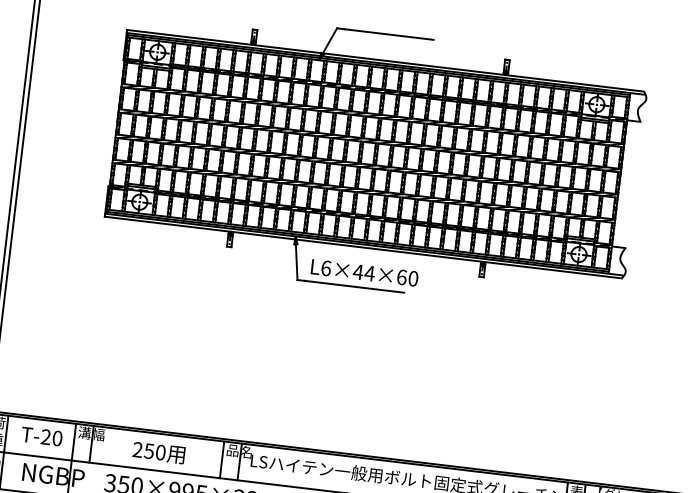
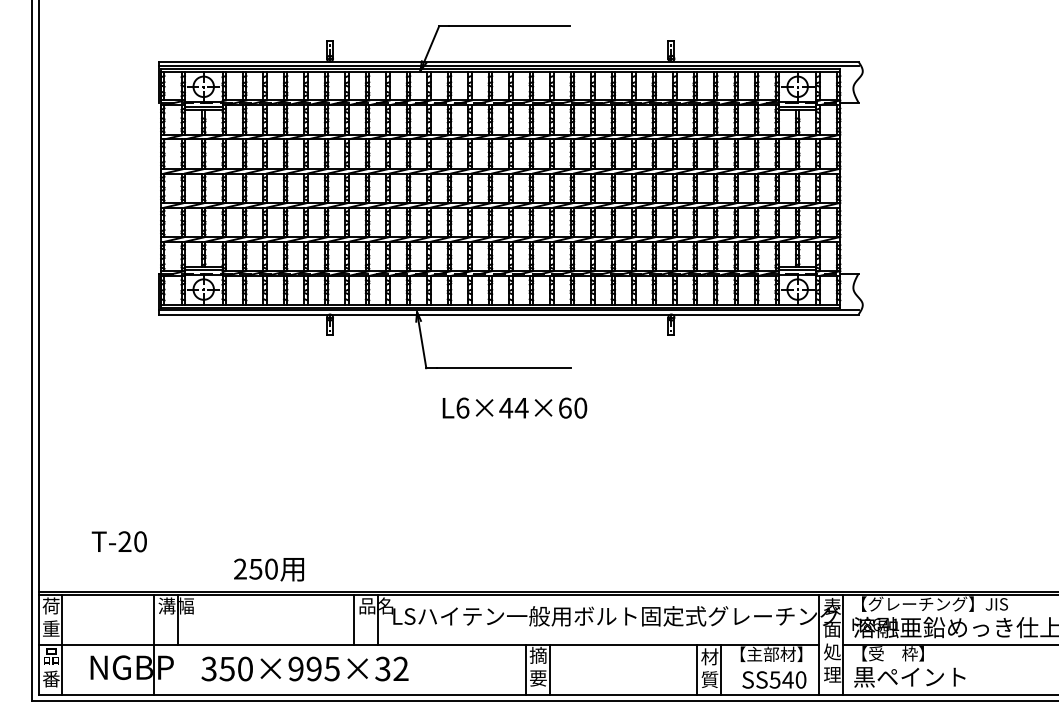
text: (364, 272) -> (514, 407), moved
text: (41, 436) -> (118, 541), moved
text: (158, 452) -> (268, 569), moved

